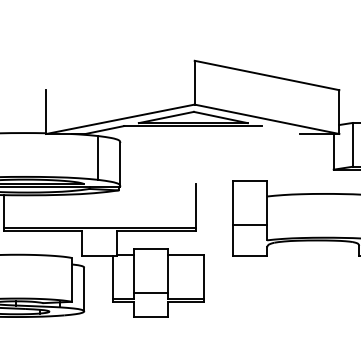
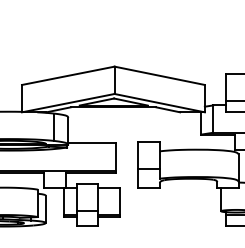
line: (120, 74) -> (68, 75), added
line: (281, 129) -> (168, 109), added
line: (157, 183) -> (91, 143), added

